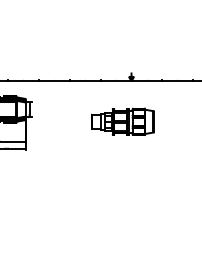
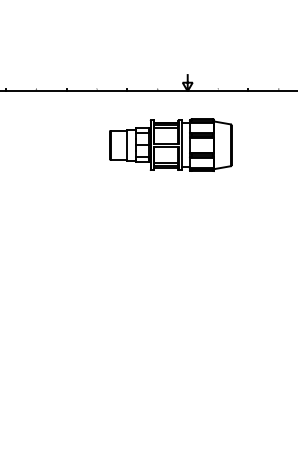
part: (122, 121) -> (170, 144), moved

